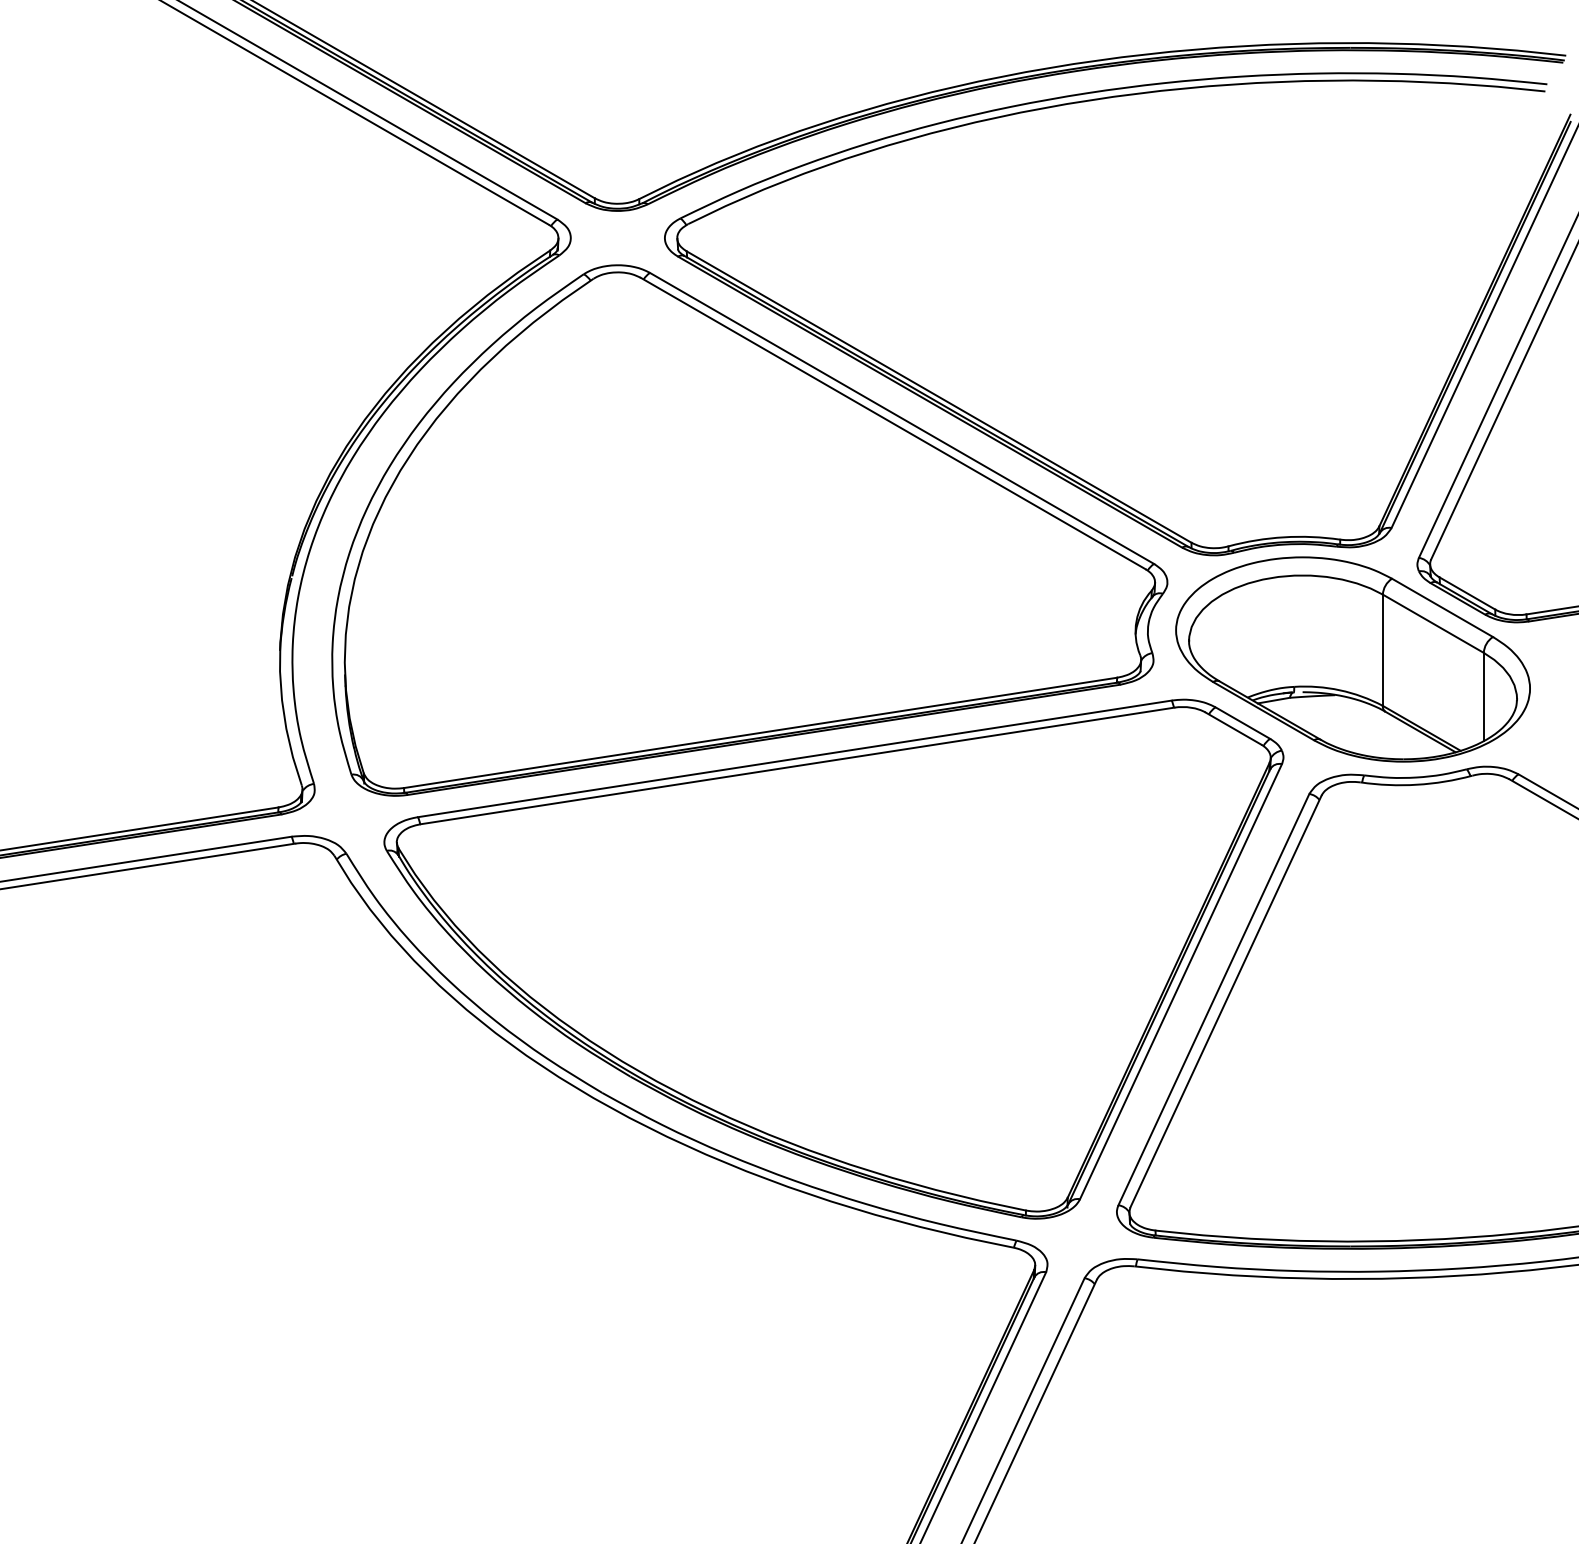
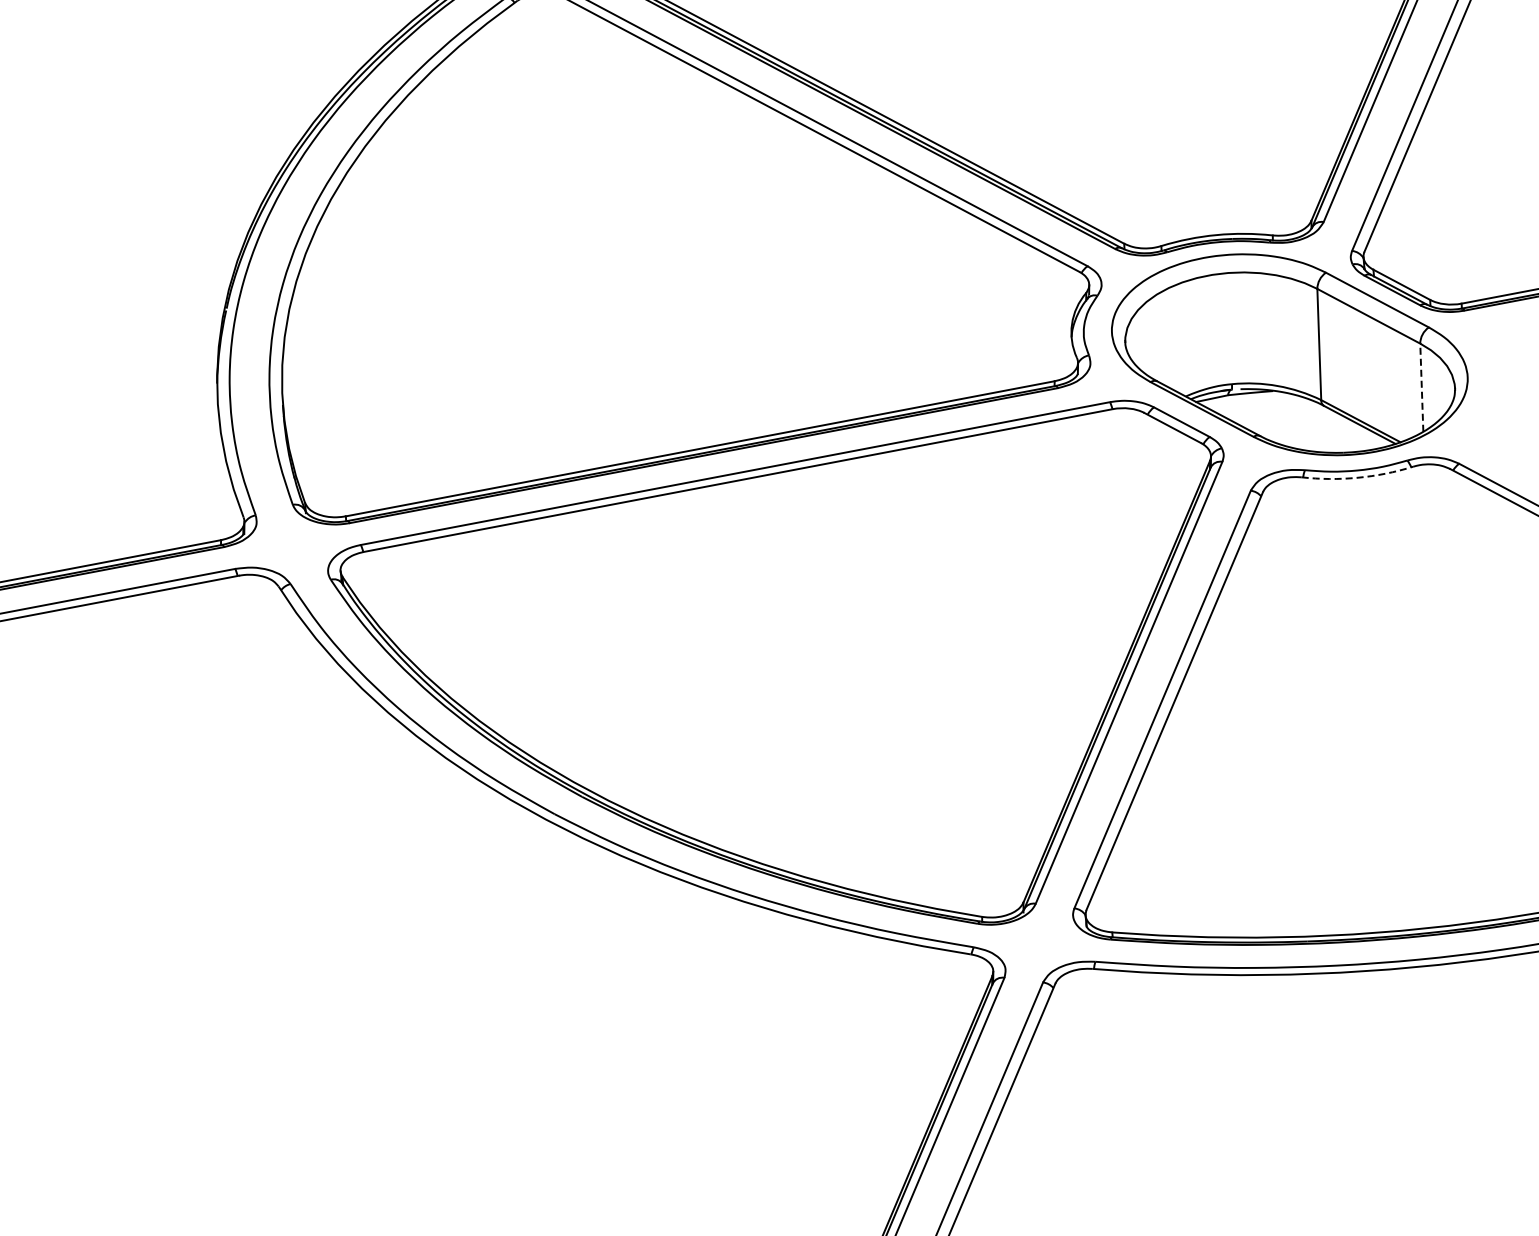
line: (1483, 696) -> (1421, 387), solid -> dashed
arc: (1416, 784) -> (1357, 477), solid -> dashed

